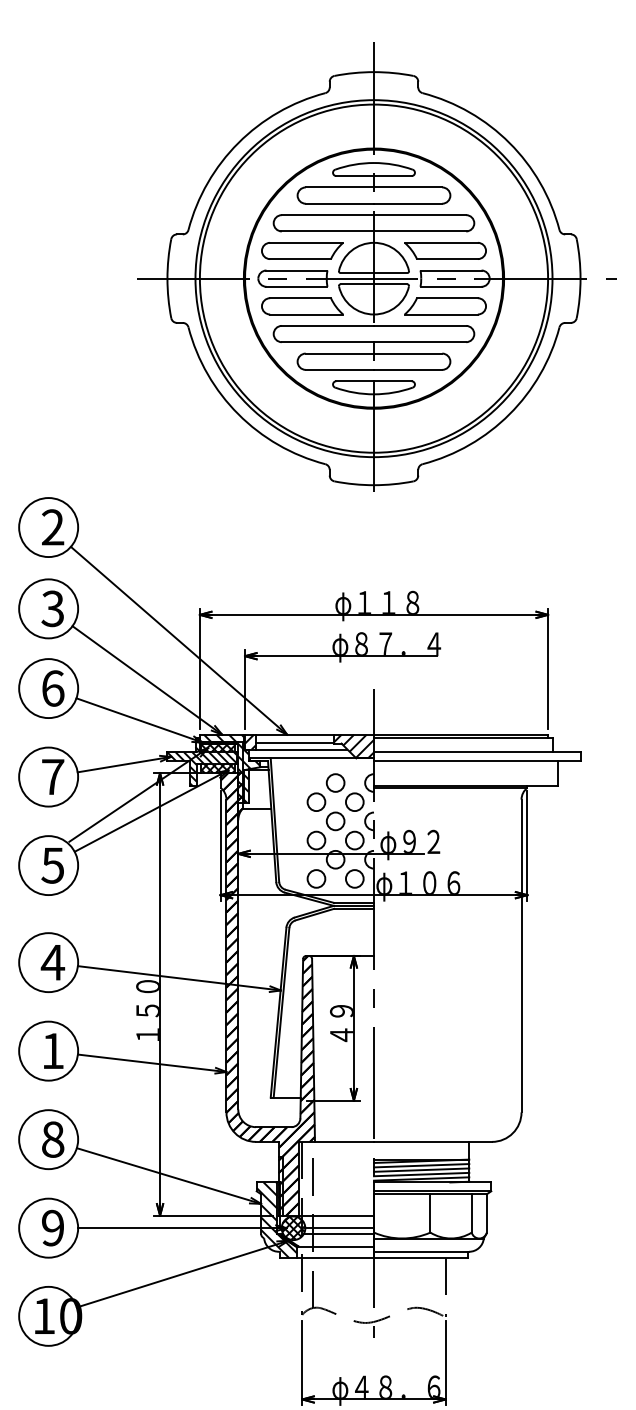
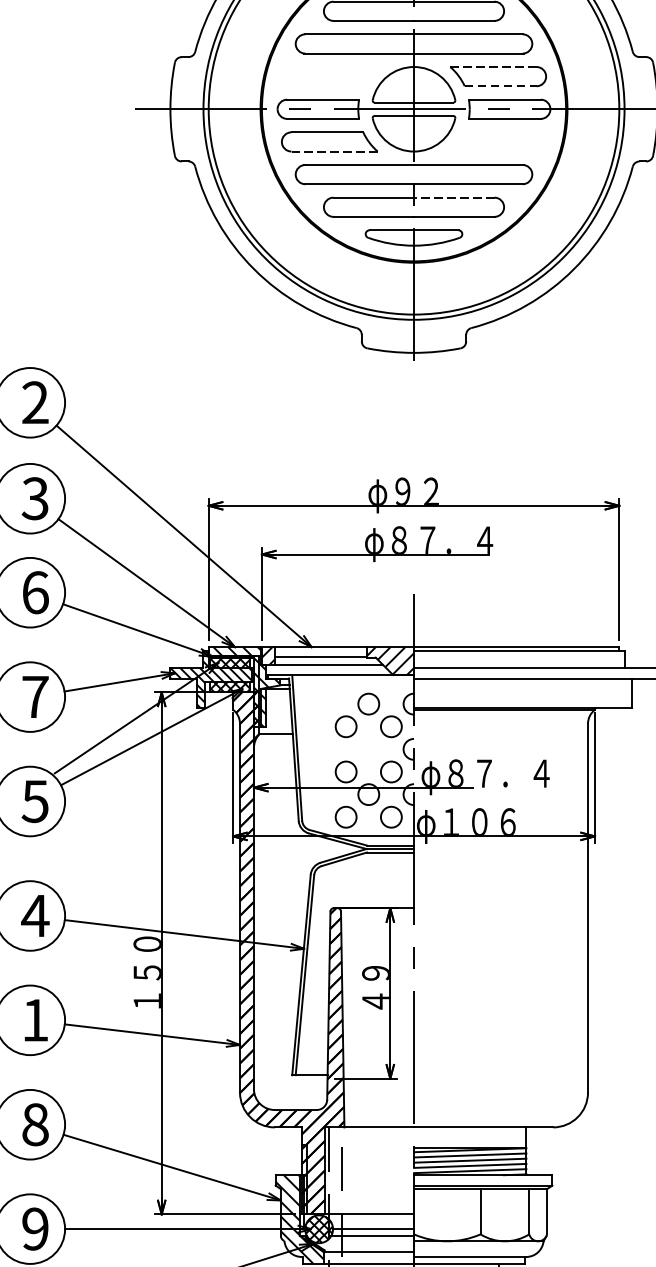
line: (441, 242) -> (493, 66), solid -> dashed
part: (302, 250) -> (329, 76), removed
line: (447, 259) -> (500, 86), solid -> dashed
part: (445, 306) -> (498, 142), removed
line: (306, 314) -> (334, 151), solid -> dashed
line: (407, 353) -> (453, 197), solid -> dashed
text: (388, 601) -> (431, 490), φ１１８ -> φ９２
circle: (335, 821) -> (368, 749), removed
text: (446, 841) -> (499, 773), φ９２ -> φ８７．４

